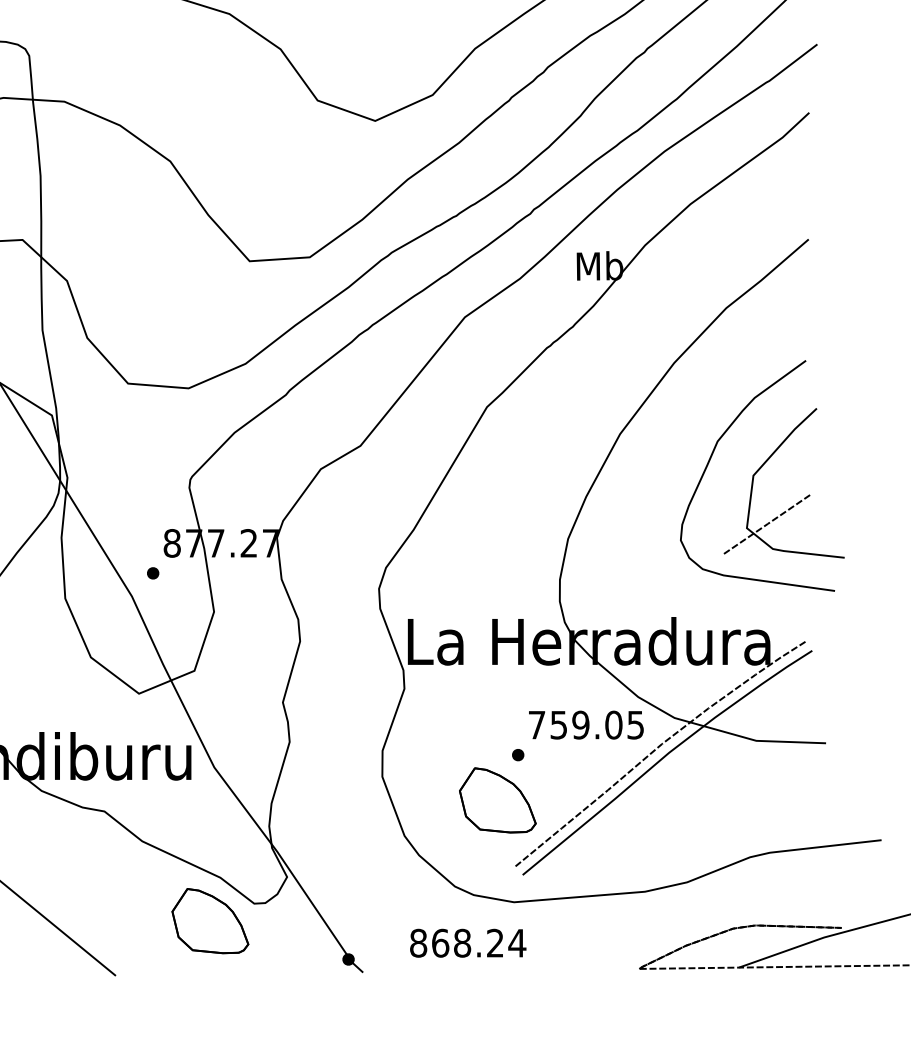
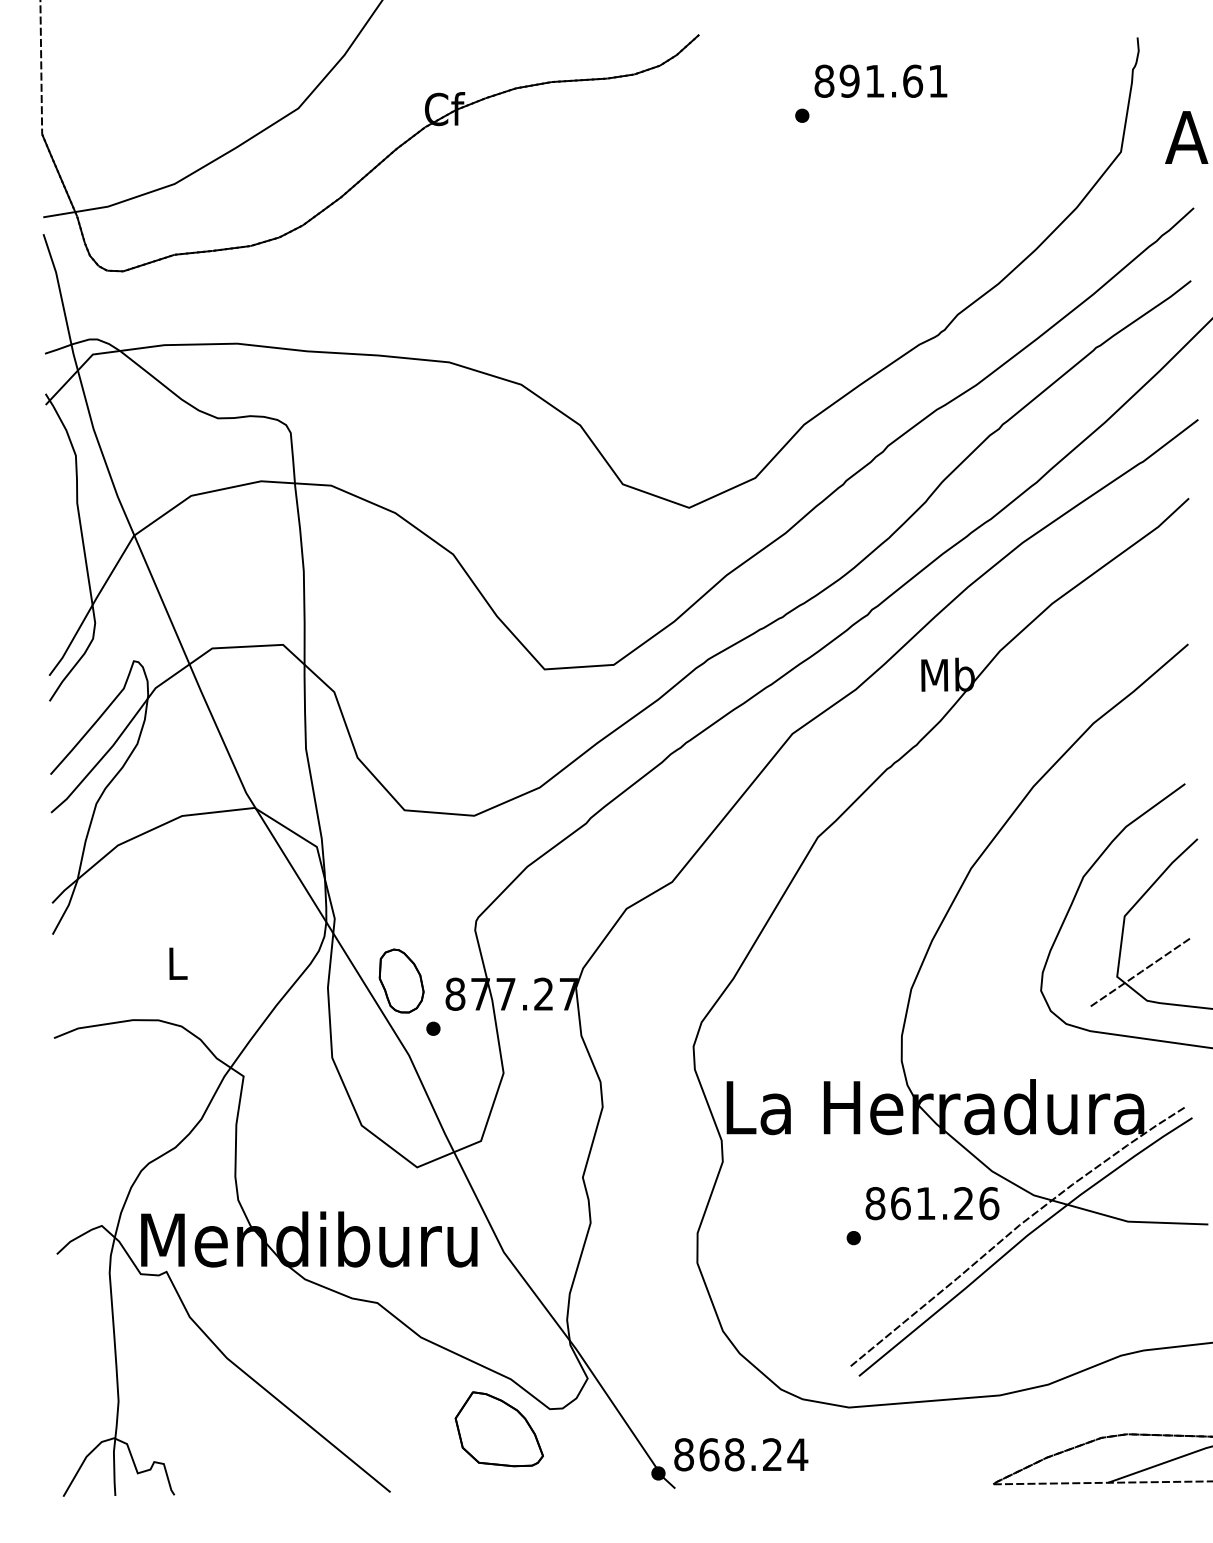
part: (125, 531) -> (401, 980), added
text: (586, 725) -> (932, 1203), 759.05 -> 861.26
part: (497, 800) -> (829, 1290), removed
text: (468, 943) -> (741, 1454), moved

